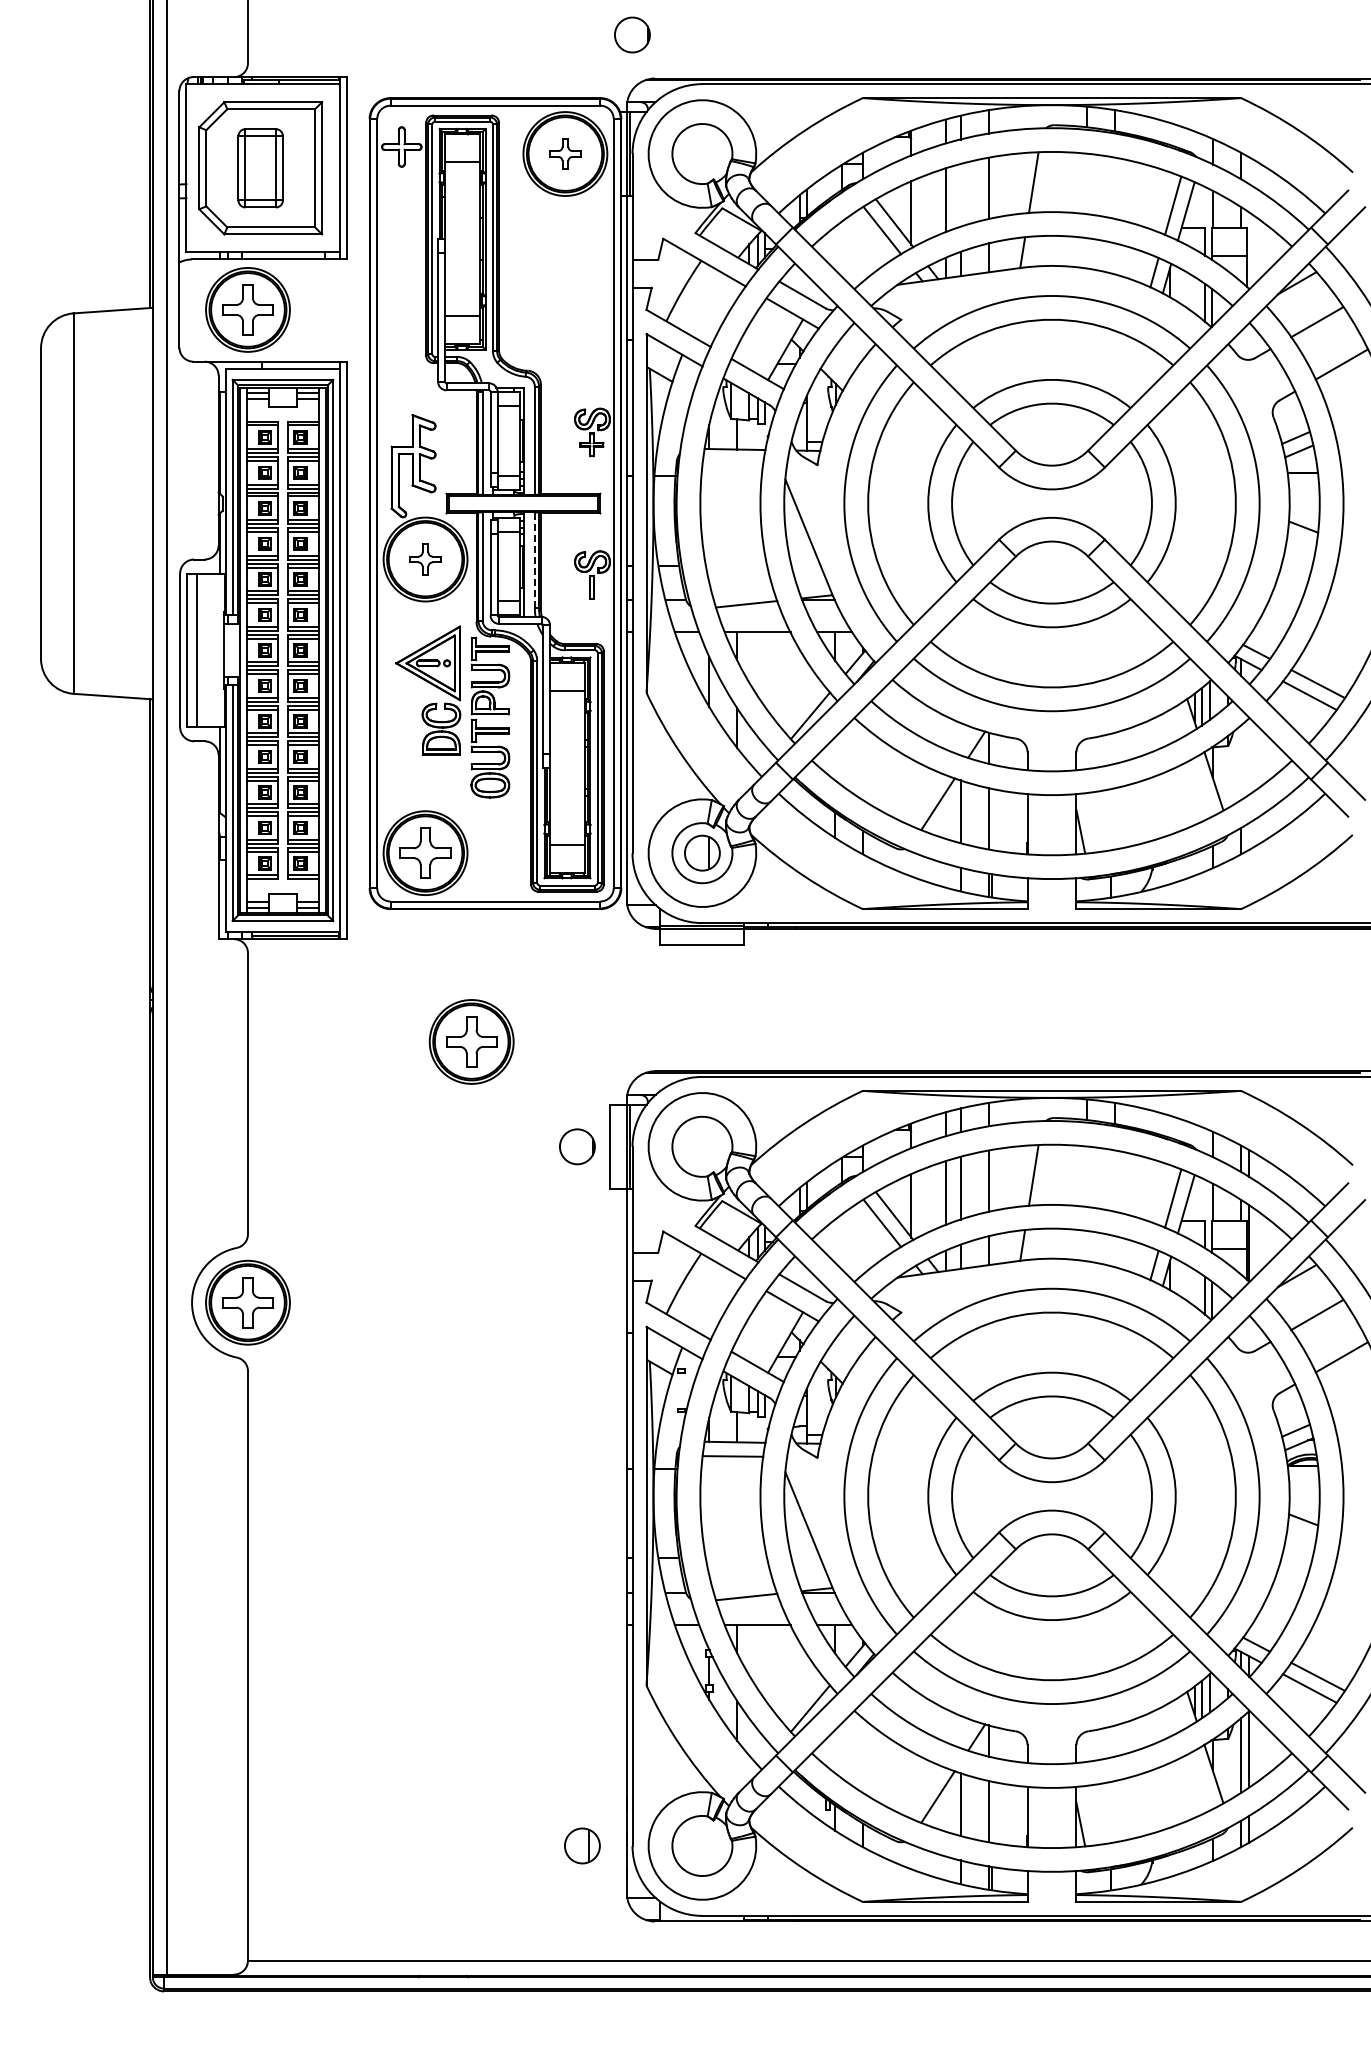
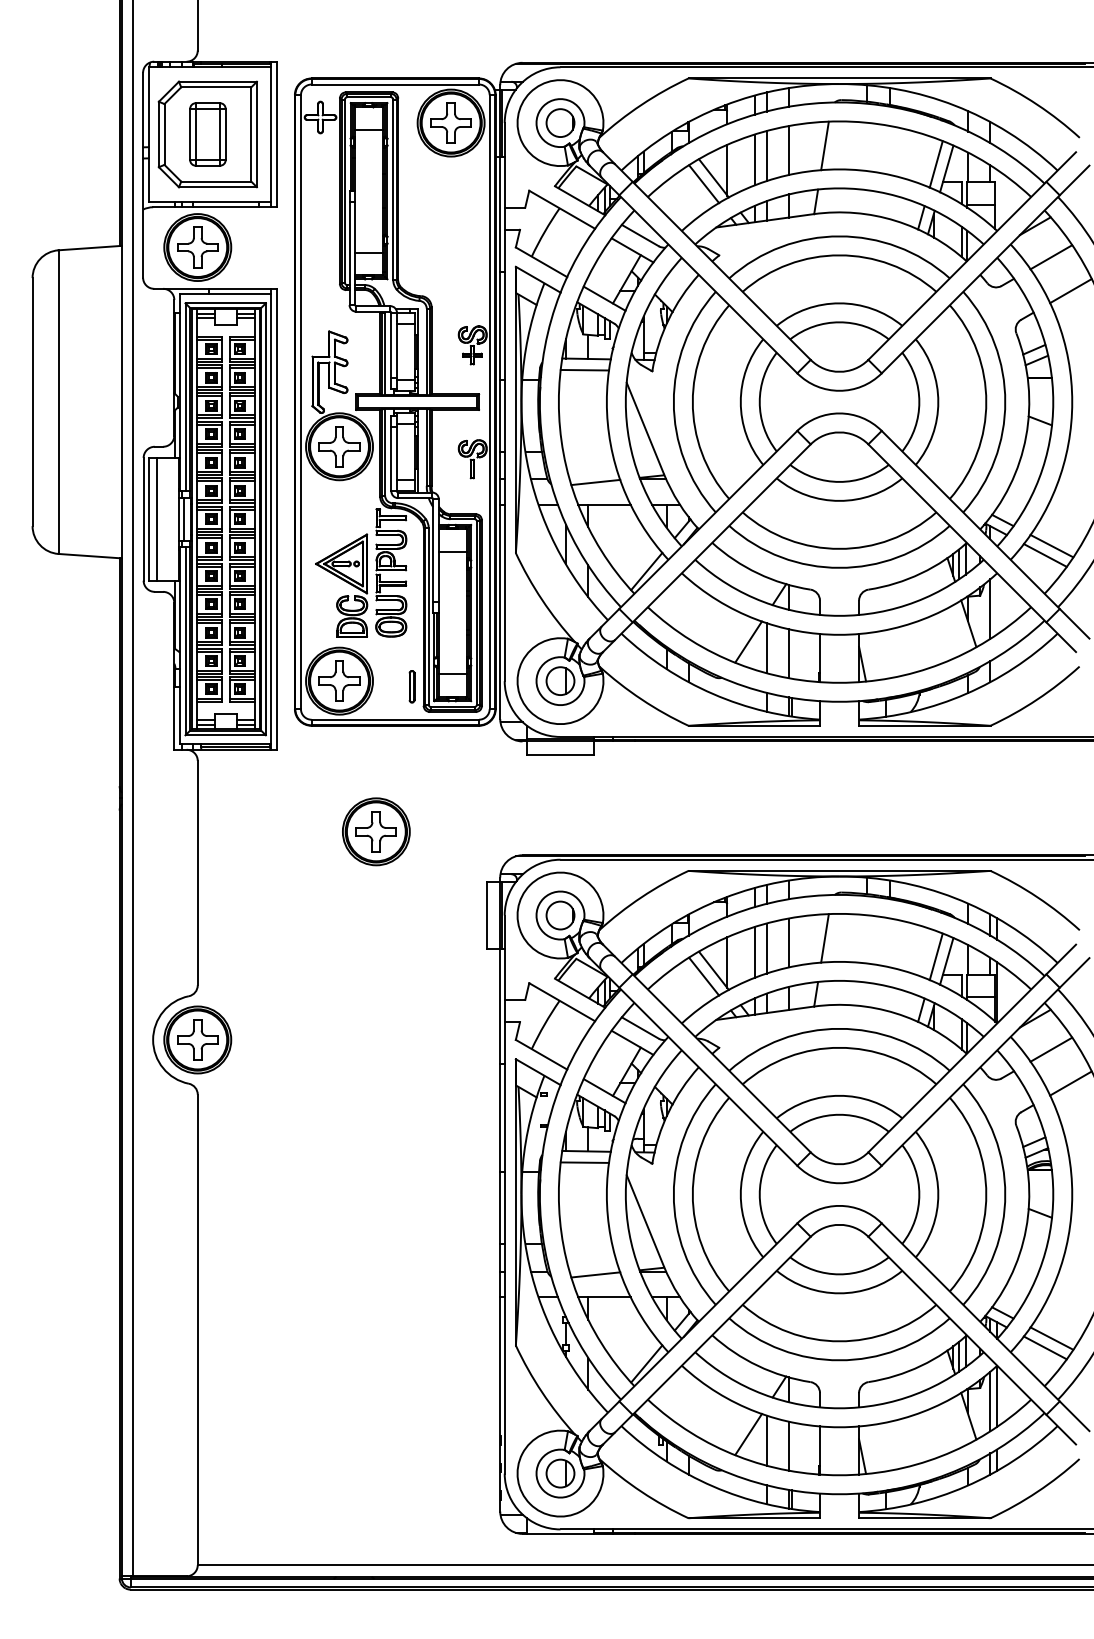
part: (632, 34) -> (560, 122), moved
part: (565, 153) -> (451, 122), size x1.67
line: (961, 195) -> (767, 156), added
line: (732, 463) -> (584, 370), added
part: (425, 559) -> (339, 446), size x1.67
line: (534, 559) -> (426, 446), dashed -> solid
line: (231, 650) -> (184, 519), added
part: (430, 684) -> (343, 580), moved
line: (1240, 762) -> (990, 608), added
part: (516, 859) -> (412, 686), added
part: (577, 1146) -> (560, 915), moved
part: (582, 1845) -> (560, 1473), moved

